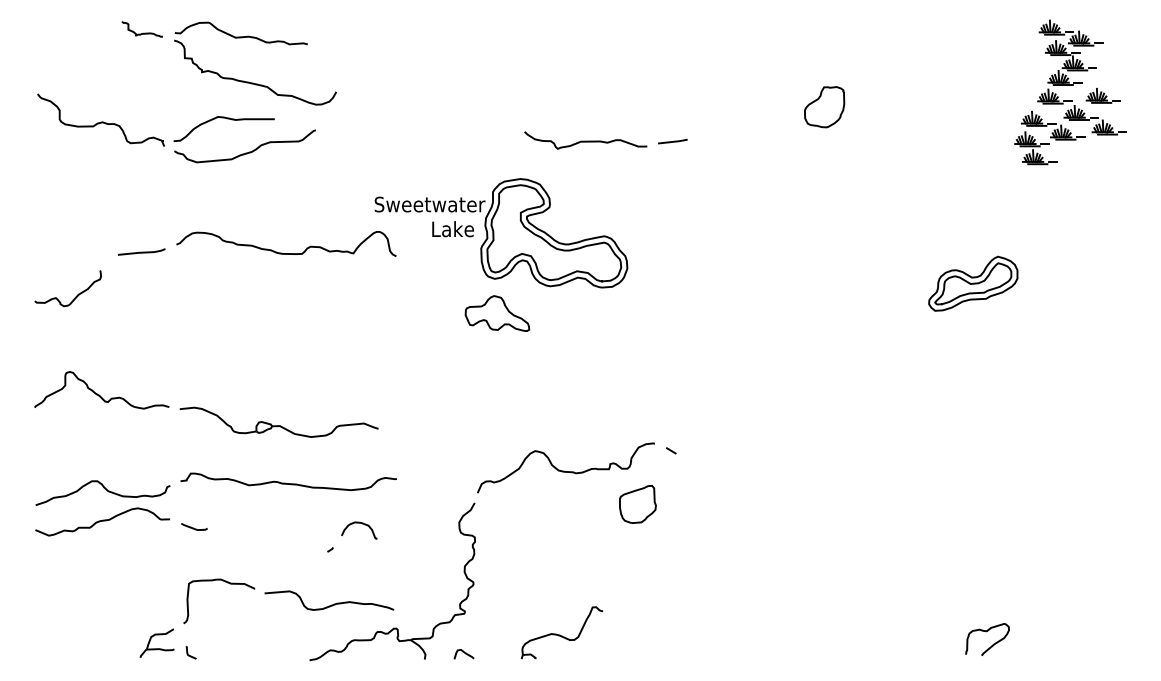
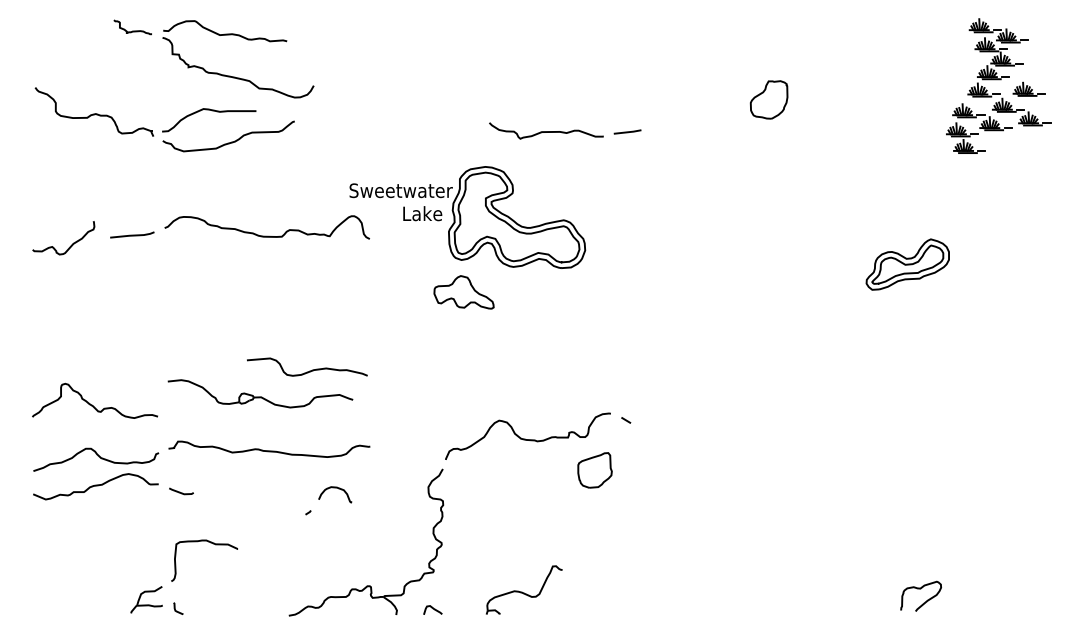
curve: (75, 296) -> (70, 245), moved
curve: (99, 394) -> (92, 404), moved
curve: (331, 604) -> (309, 370), moved

